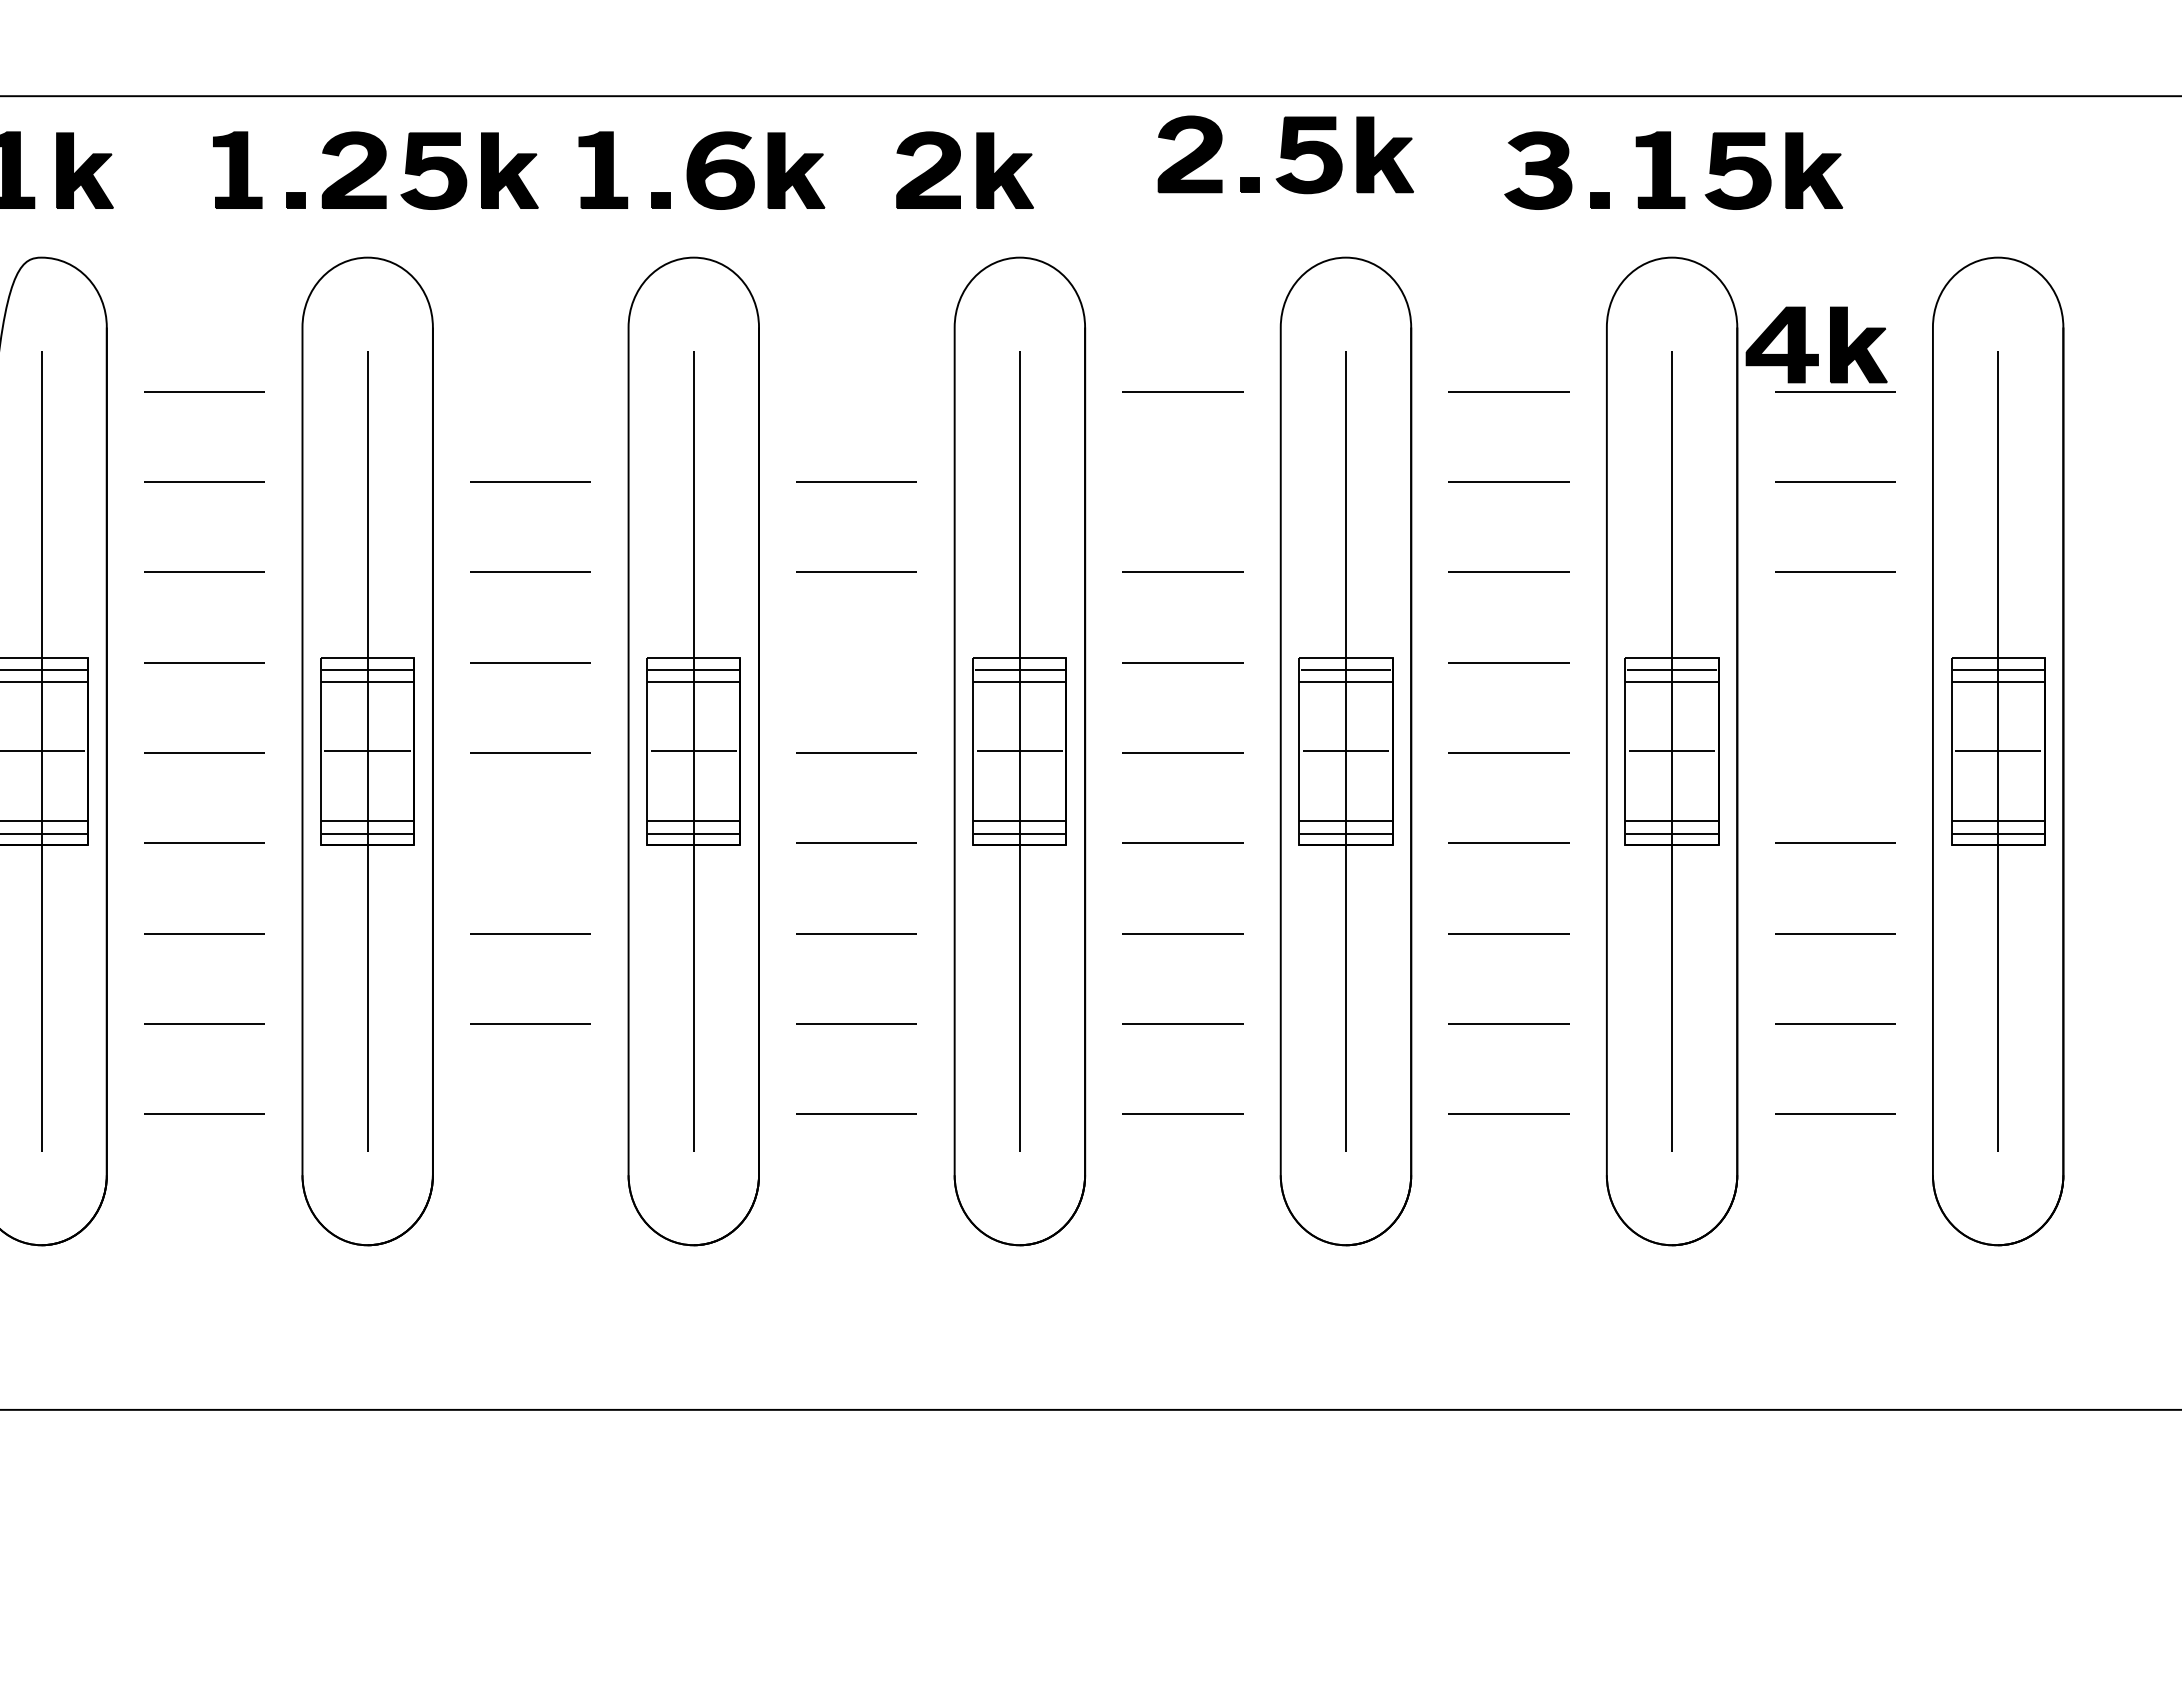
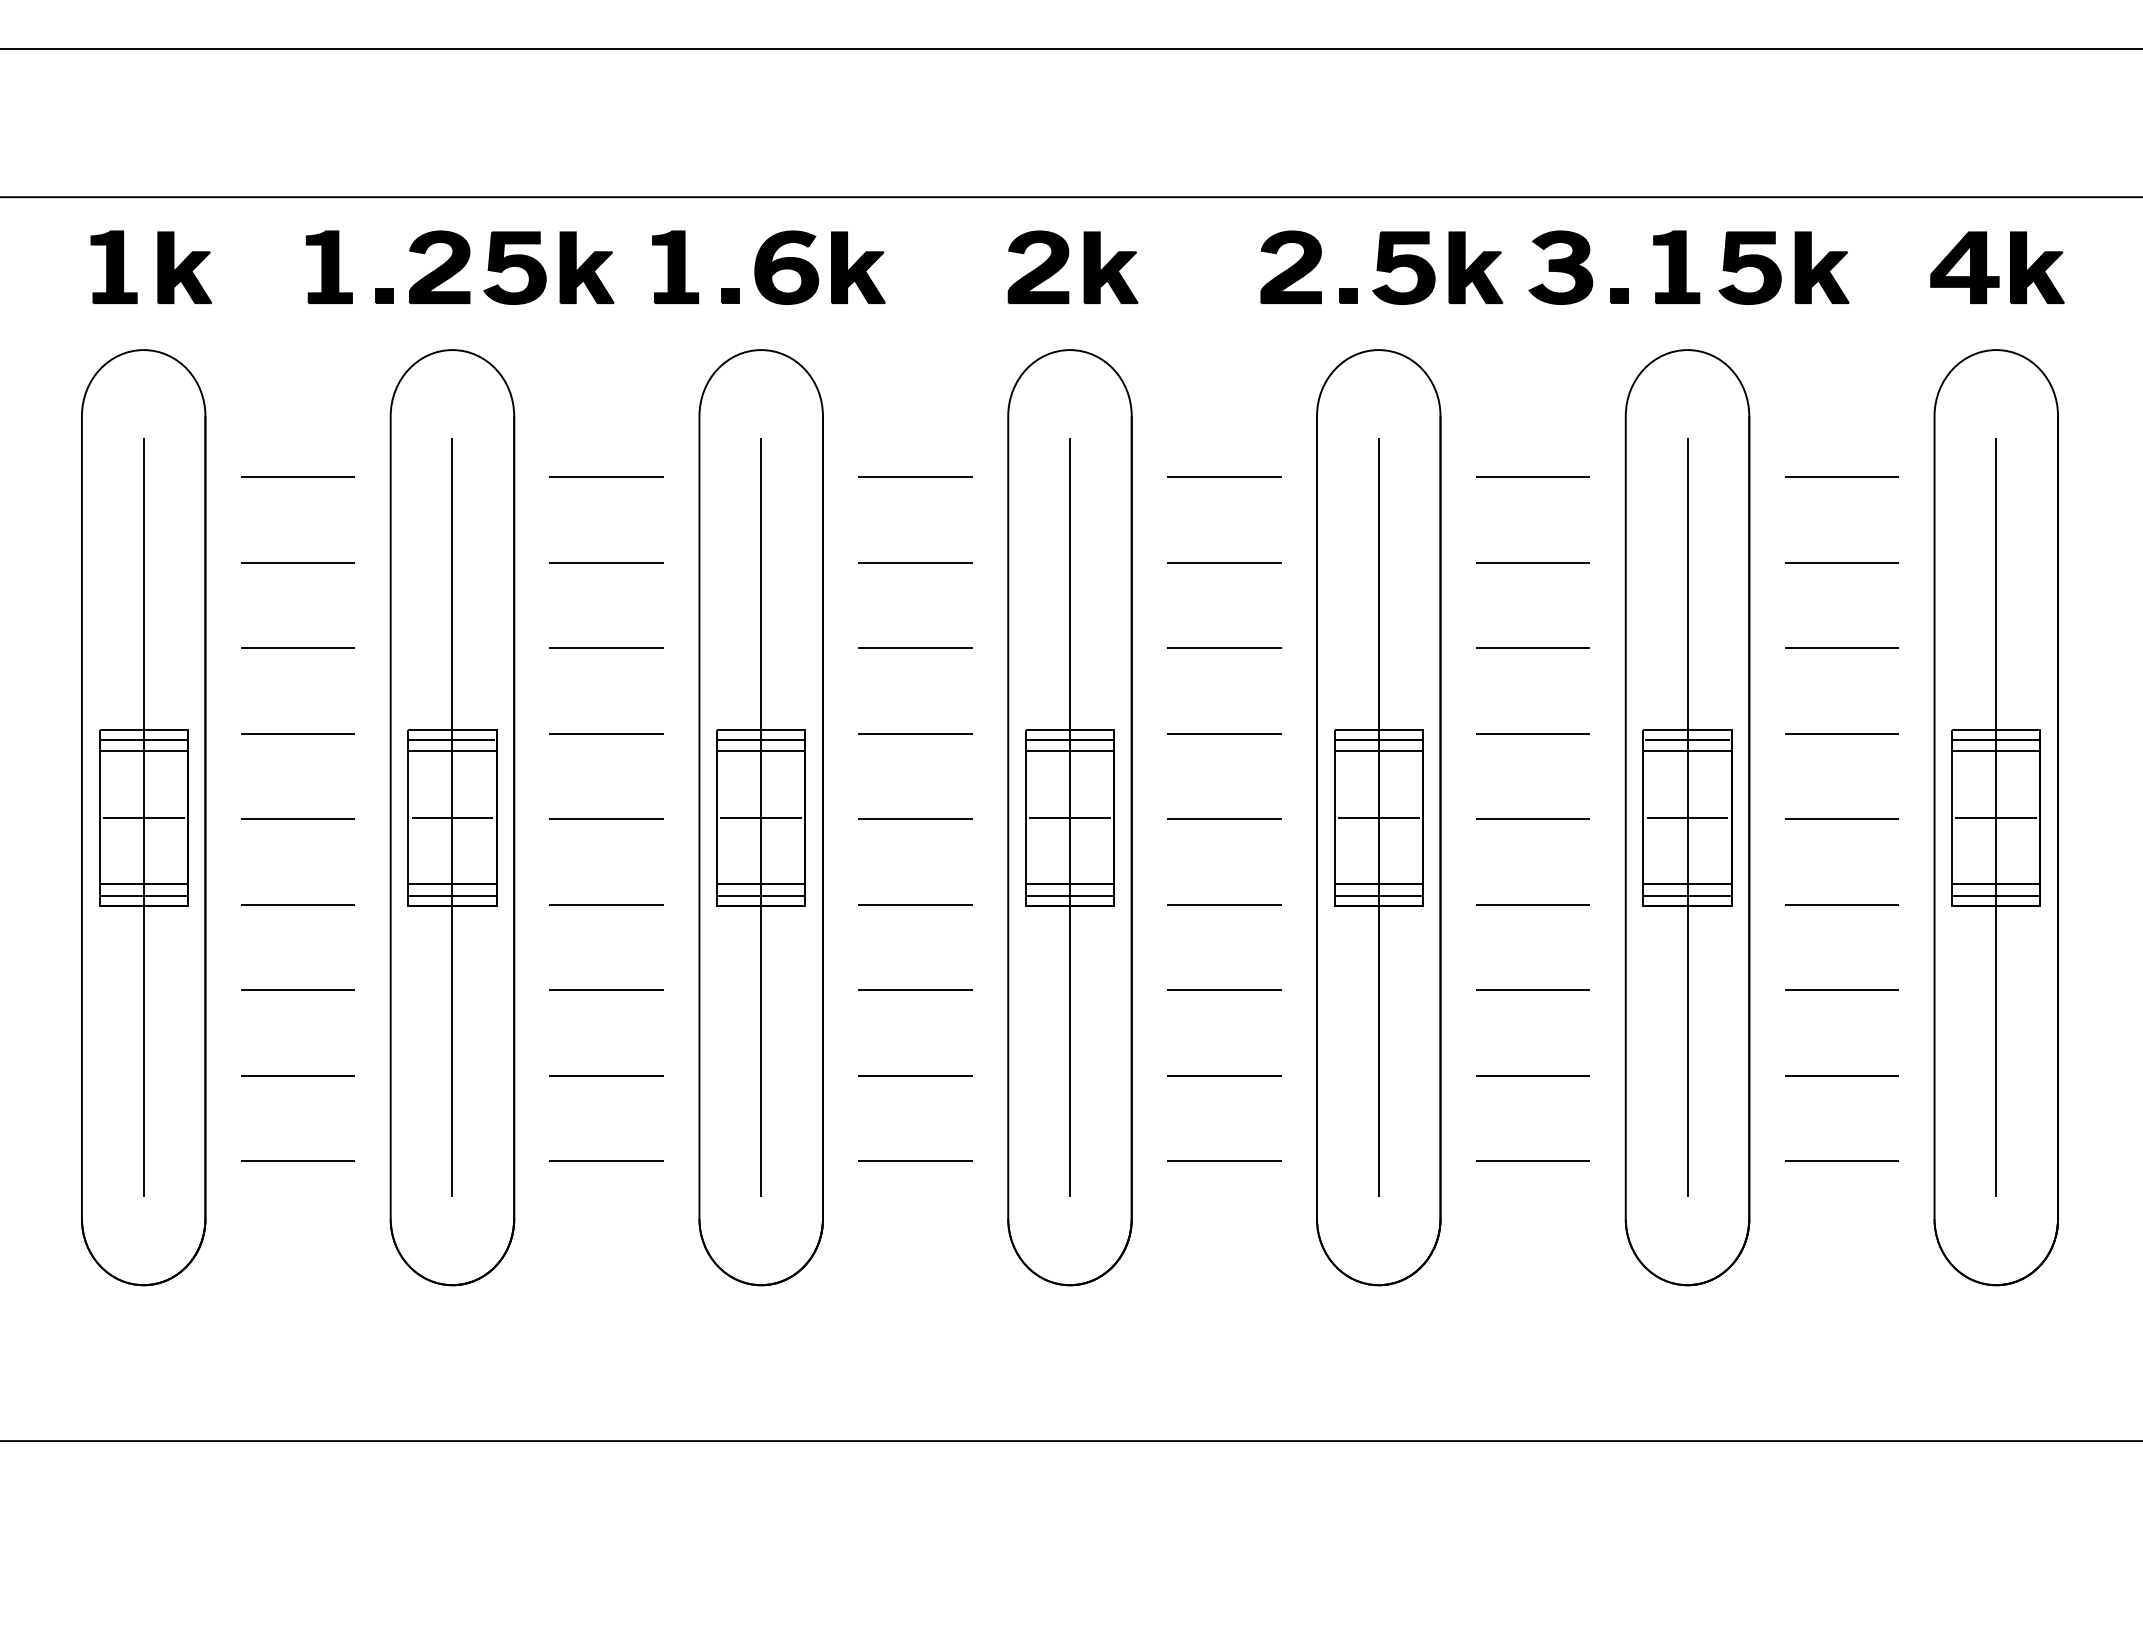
part: (1285, 154) -> (1381, 267), moved
part: (958, 165) -> (1066, 262), moved
part: (1816, 354) -> (1997, 276), moved
line: (530, 391) -> (606, 476), added
line: (856, 391) -> (915, 476), added
line: (1183, 481) -> (1224, 562), added
line: (856, 662) -> (915, 733), added
line: (1834, 662) -> (1841, 733), added
line: (1834, 752) -> (1841, 818), added
line: (530, 843) -> (606, 904), added
line: (530, 1113) -> (606, 1160), added

